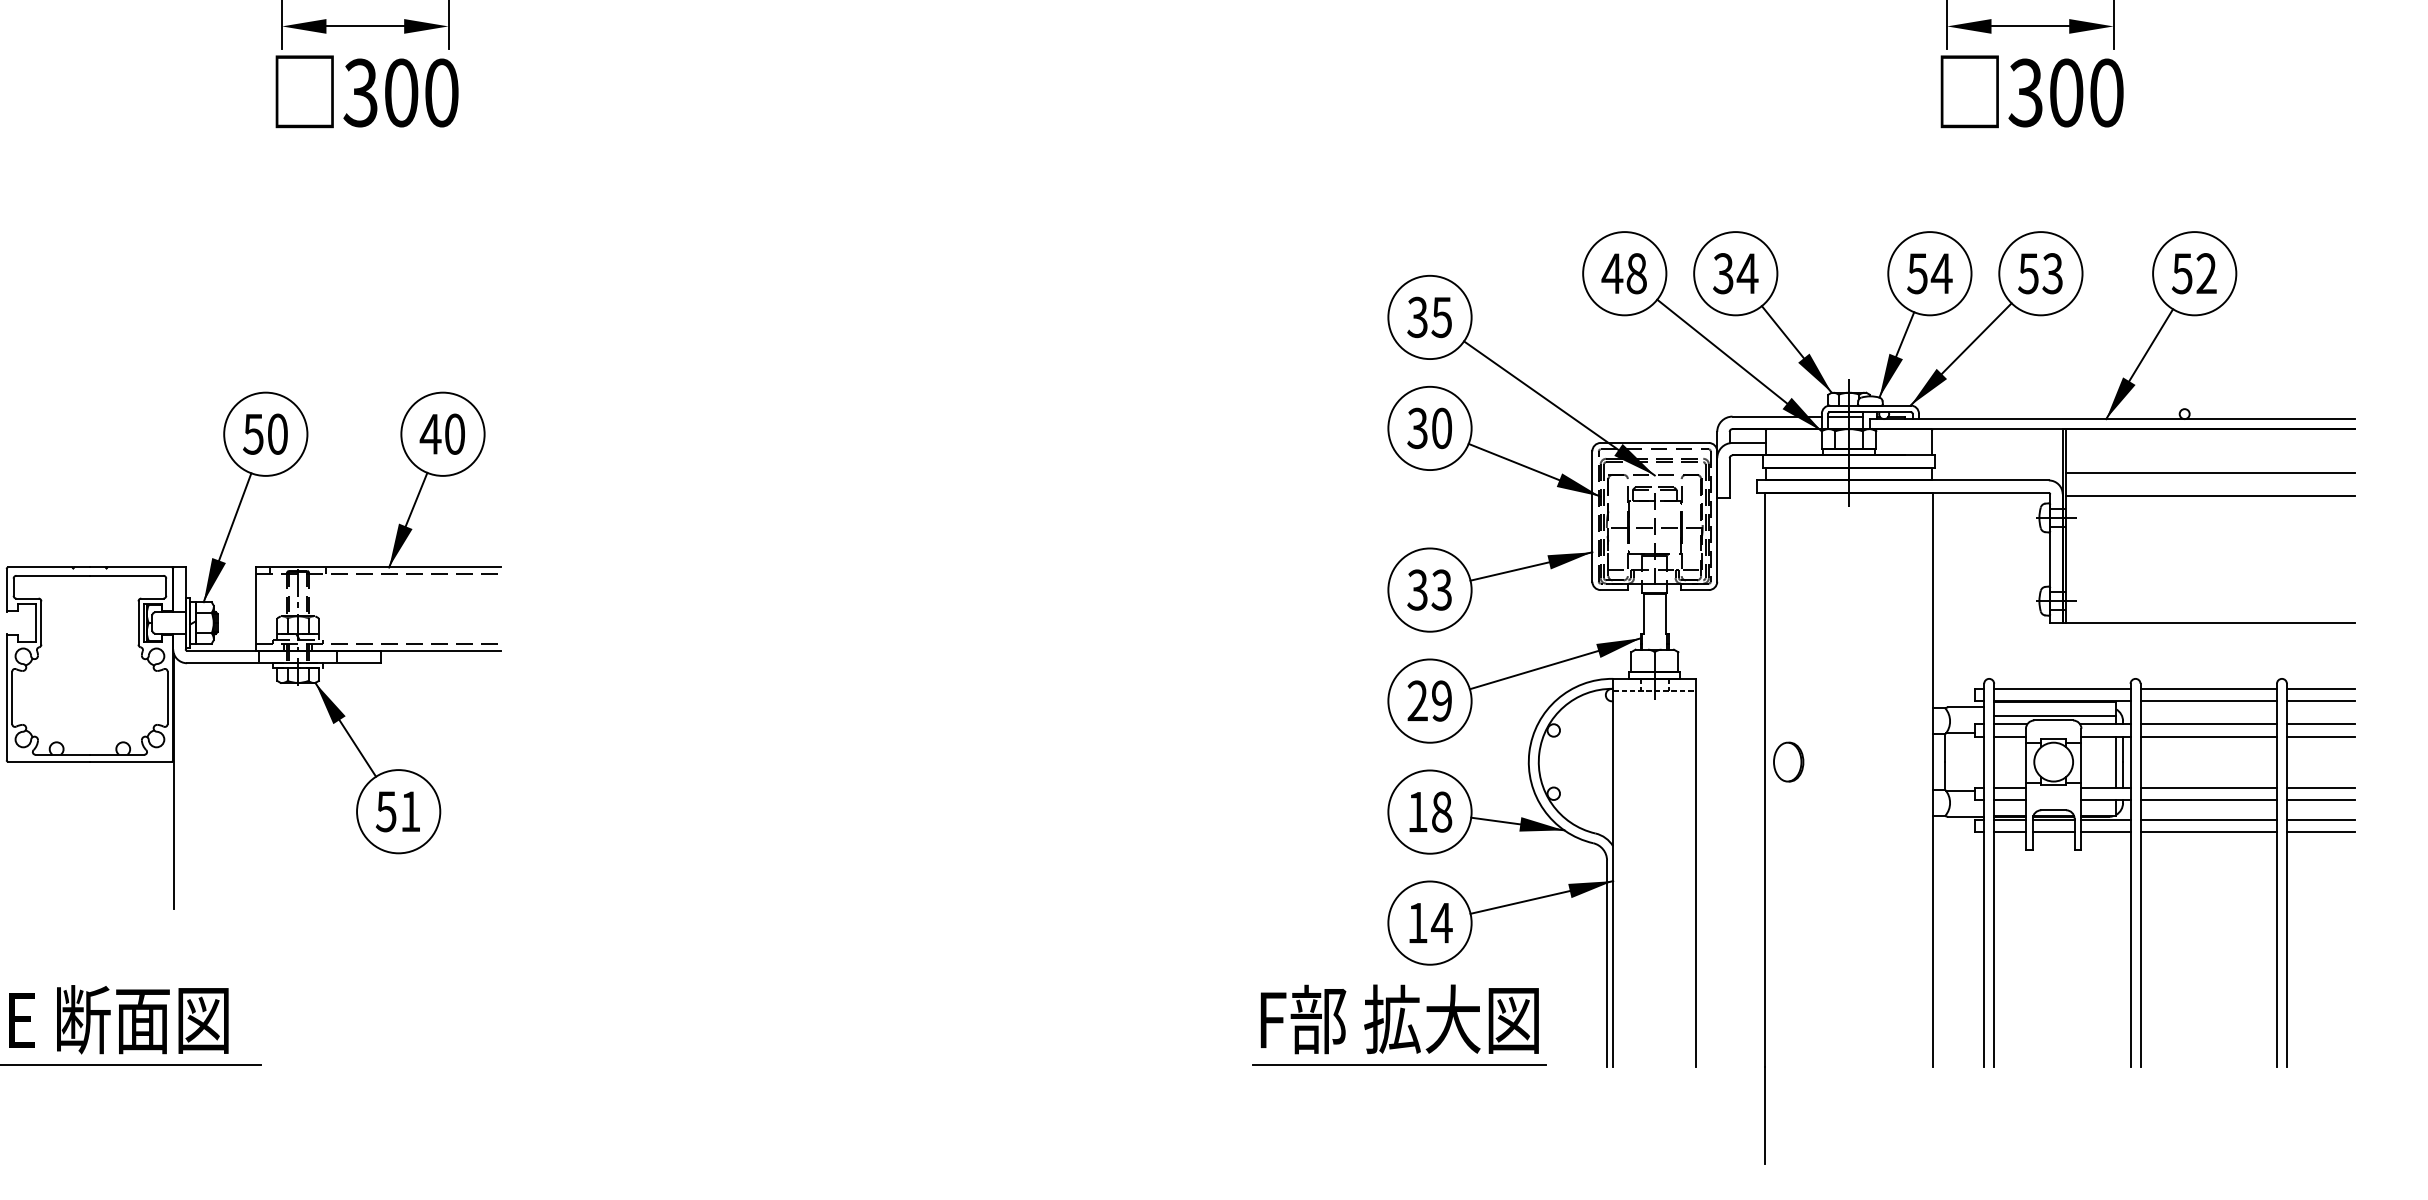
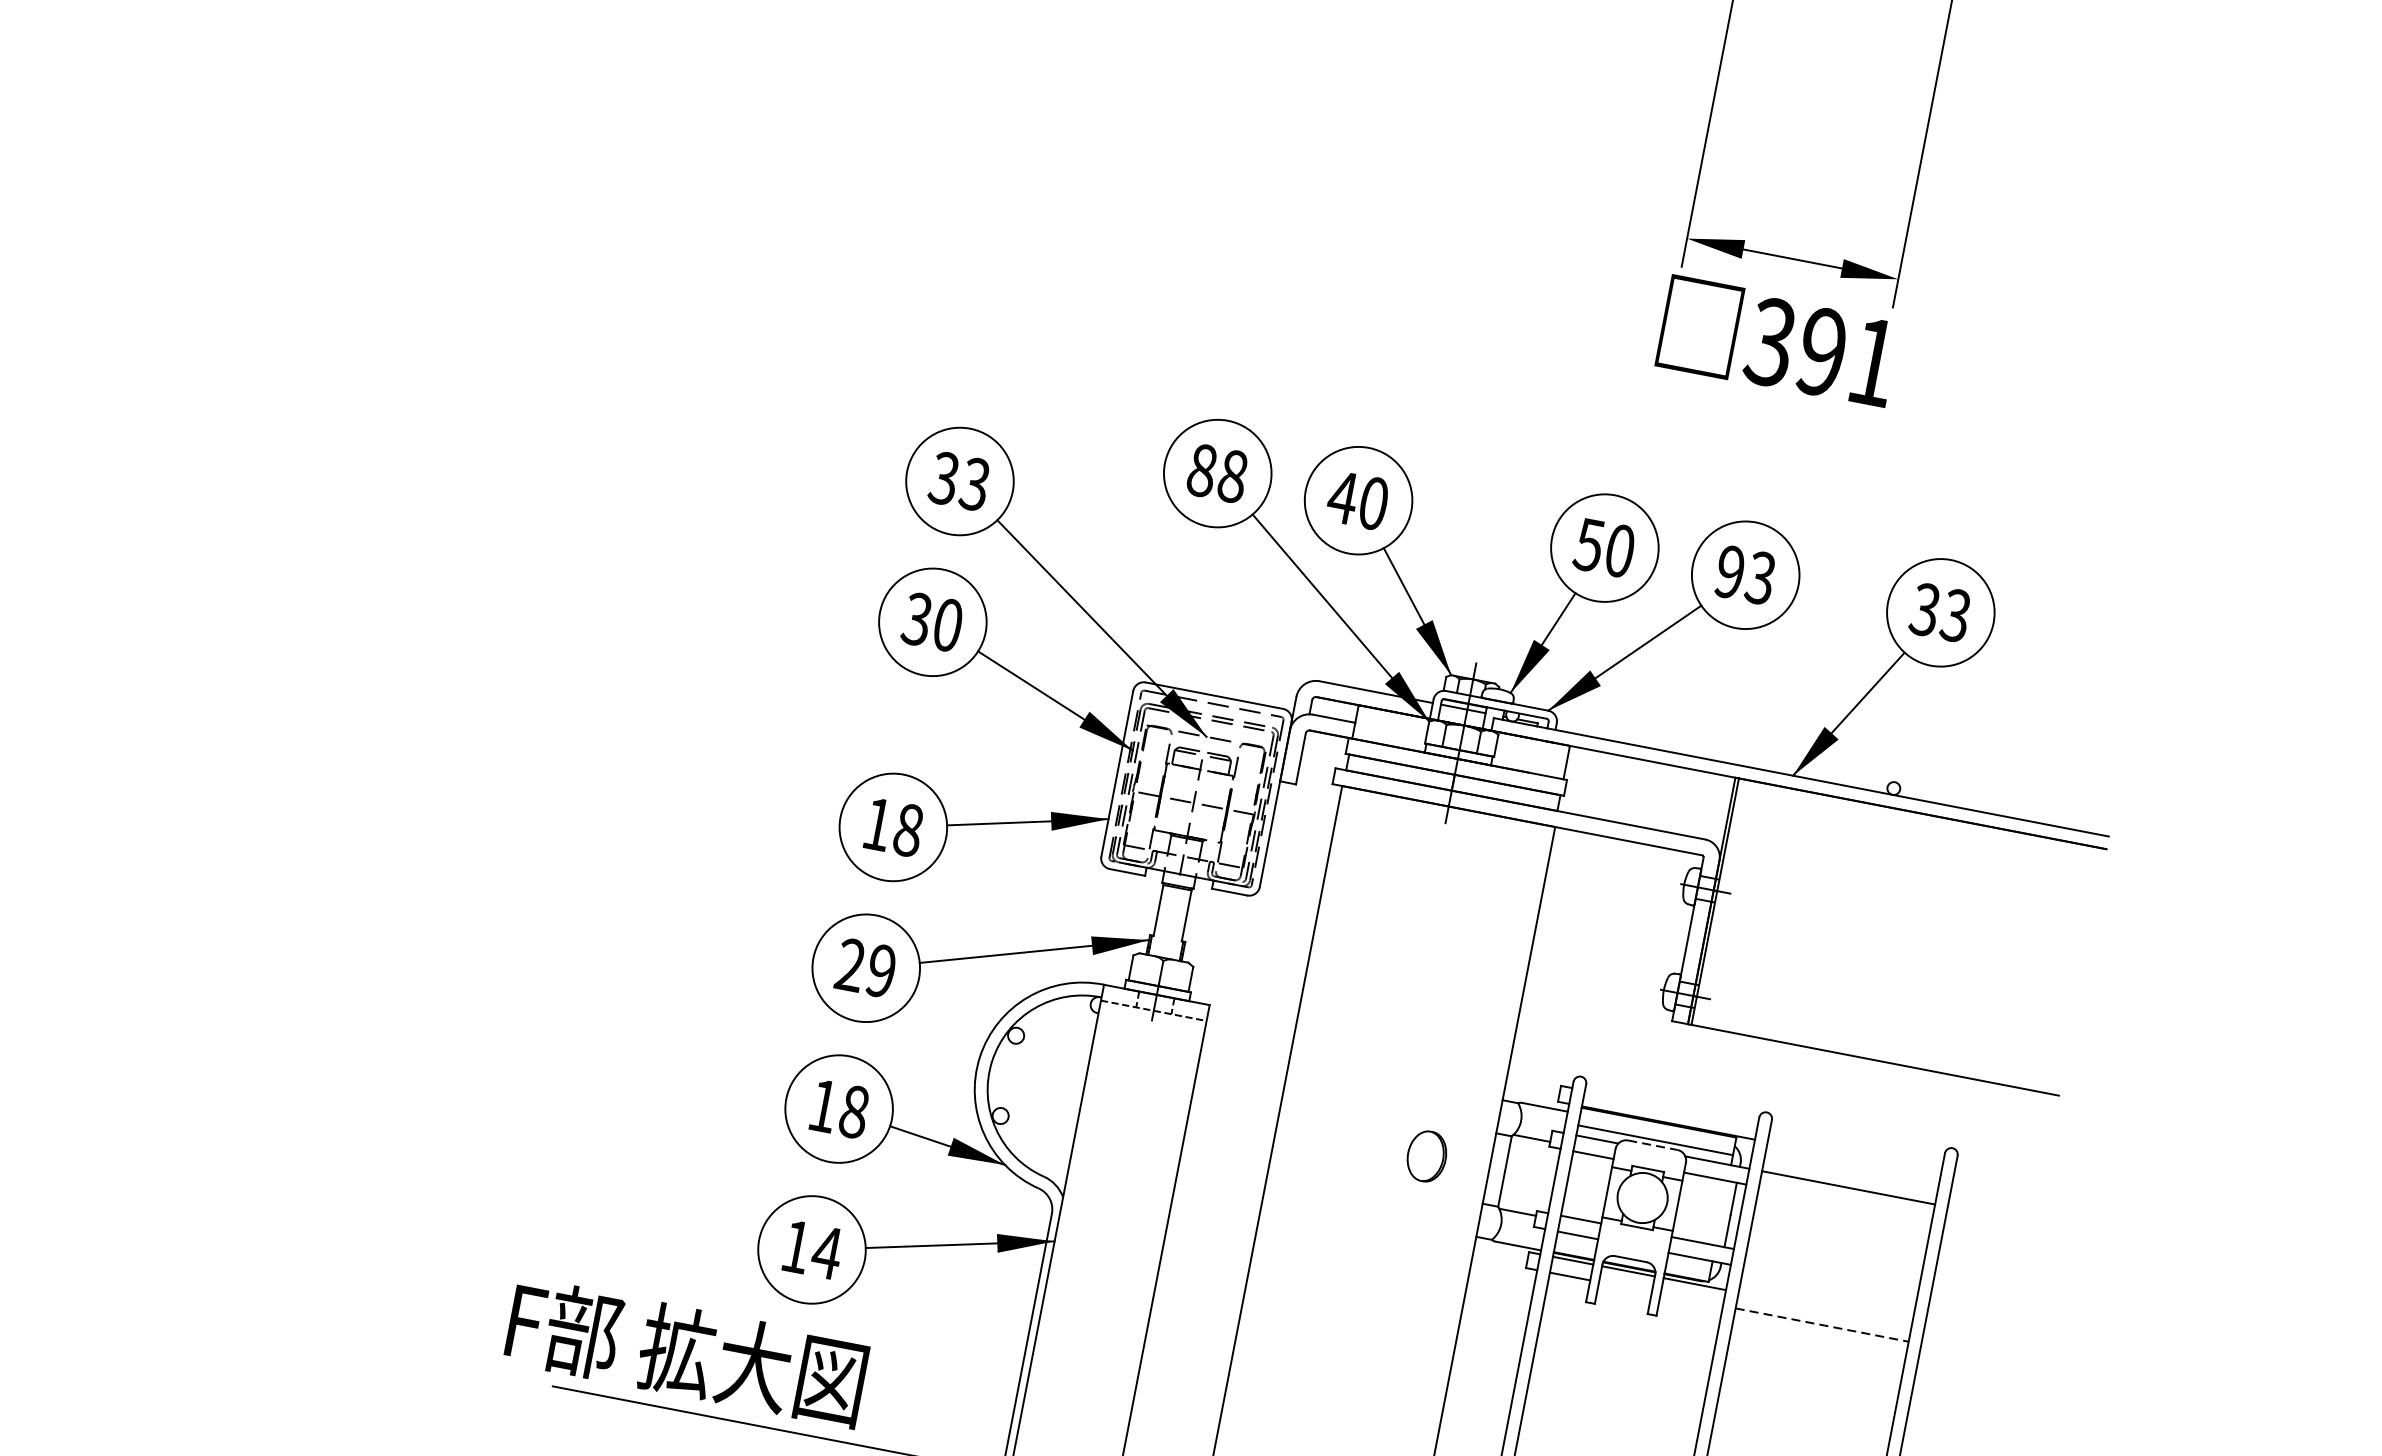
text: (2086, 92) -> (1847, 356), 300 -> 391
text: (1612, 273) -> (1202, 470), 48 -> 88
text: (1735, 273) -> (1358, 500), 34 -> 40
text: (1941, 273) -> (1619, 550), 54 -> 50
text: (2028, 273) -> (1730, 571), 53 -> 93
text: (2194, 273) -> (1940, 612), 52 -> 33
text: (1441, 316) -> (974, 483), 35 -> 33
line: (2210, 473) -> (1912, 870), removed
line: (2210, 495) -> (1906, 898), removed
text: (1429, 589) -> (892, 826), 33 -> 18
line: (2062, 688) -> (1671, 1106), removed
line: (2208, 688) -> (1857, 1142), removed
line: (2320, 688) -> (1999, 1169), removed
line: (2208, 701) -> (1853, 1158), removed
line: (2320, 701) -> (1995, 1186), removed
line: (2054, 720) -> (1653, 1145), solid -> dashed
line: (2320, 724) -> (1990, 1215), removed
line: (2208, 736) -> (1845, 1203), removed
line: (2320, 736) -> (1987, 1230), removed
part: (1788, 761) -> (1426, 1155), moved
line: (2116, 761) -> (1722, 1212), removed
line: (2208, 787) -> (1832, 1268), removed
line: (2320, 787) -> (1974, 1295), removed
line: (2208, 800) -> (1829, 1284), removed
line: (2320, 800) -> (1971, 1311), removed
line: (2208, 819) -> (1824, 1308), removed
line: (2320, 819) -> (1967, 1336), removed
line: (2053, 832) -> (1625, 1287), removed
line: (2105, 832) -> (1691, 1299), removed
line: (2209, 832) -> (1823, 1325), solid -> dashed
line: (2320, 832) -> (1963, 1352), removed
text: (1399, 1019) -> (686, 1352), moved

